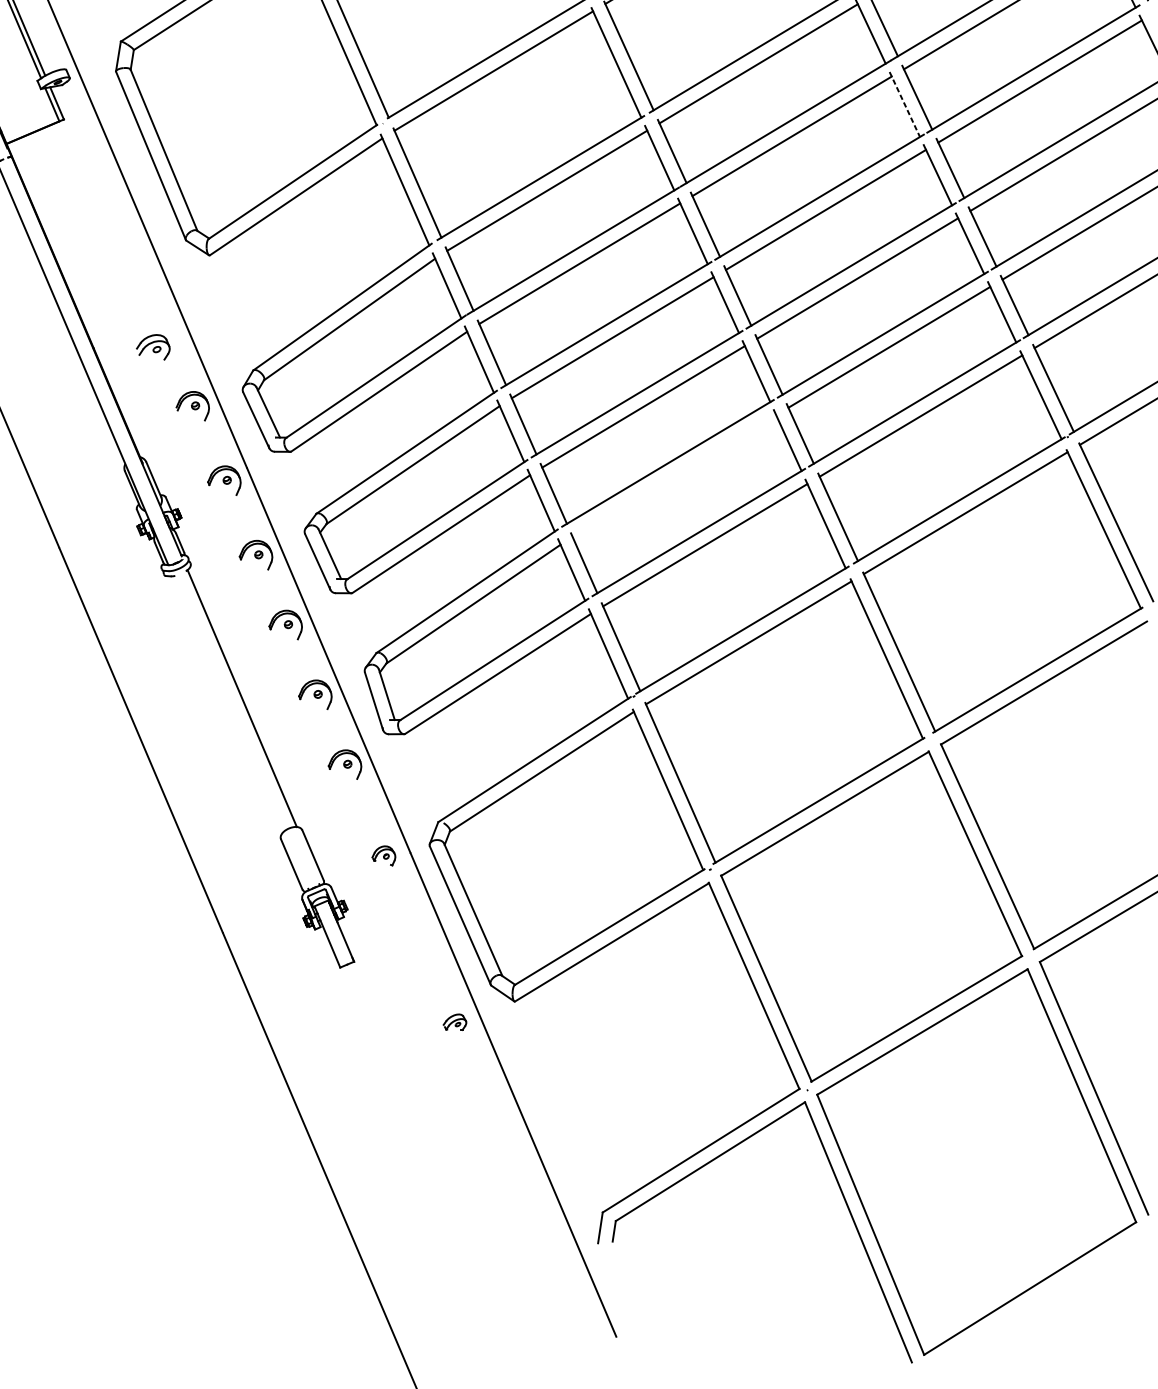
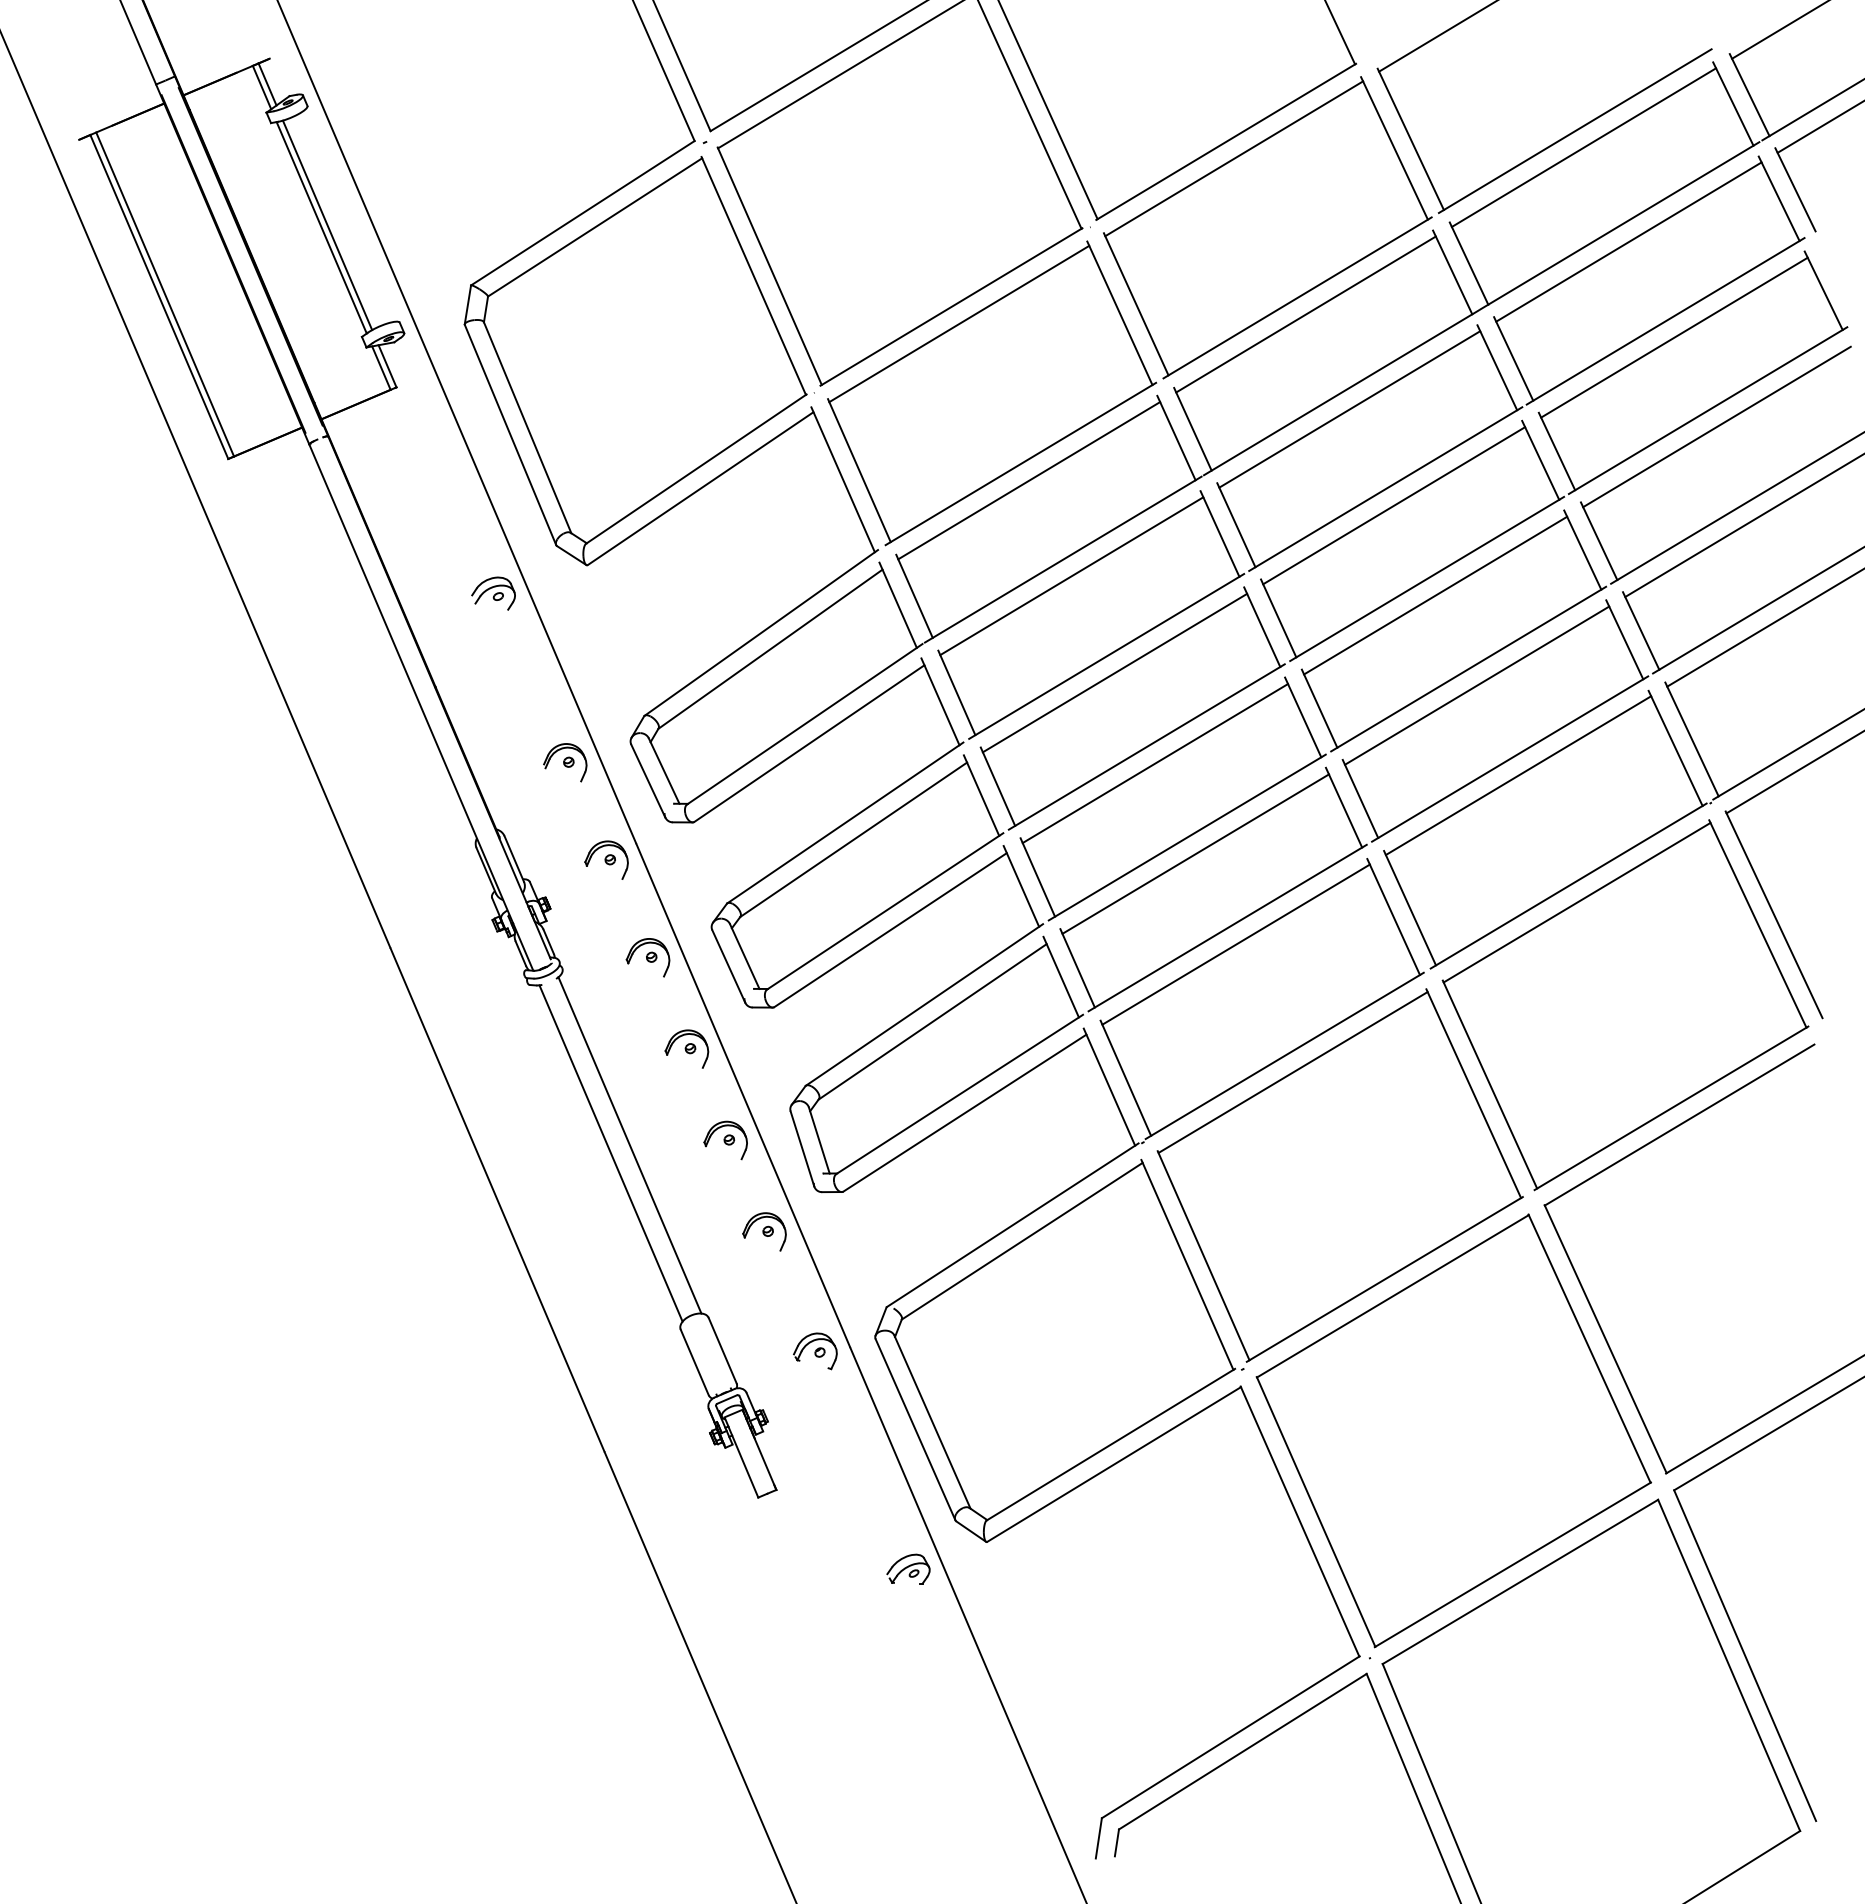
line: (904, 104) -> (1497, 367), dashed -> solid
part: (153, 347) -> (493, 593), moved
line: (674, 475) -> (1195, 853), added
line: (227, 704) -> (610, 1153), added
part: (383, 855) -> (815, 1351), size x1.43
part: (455, 1021) -> (908, 1568), size x1.43

